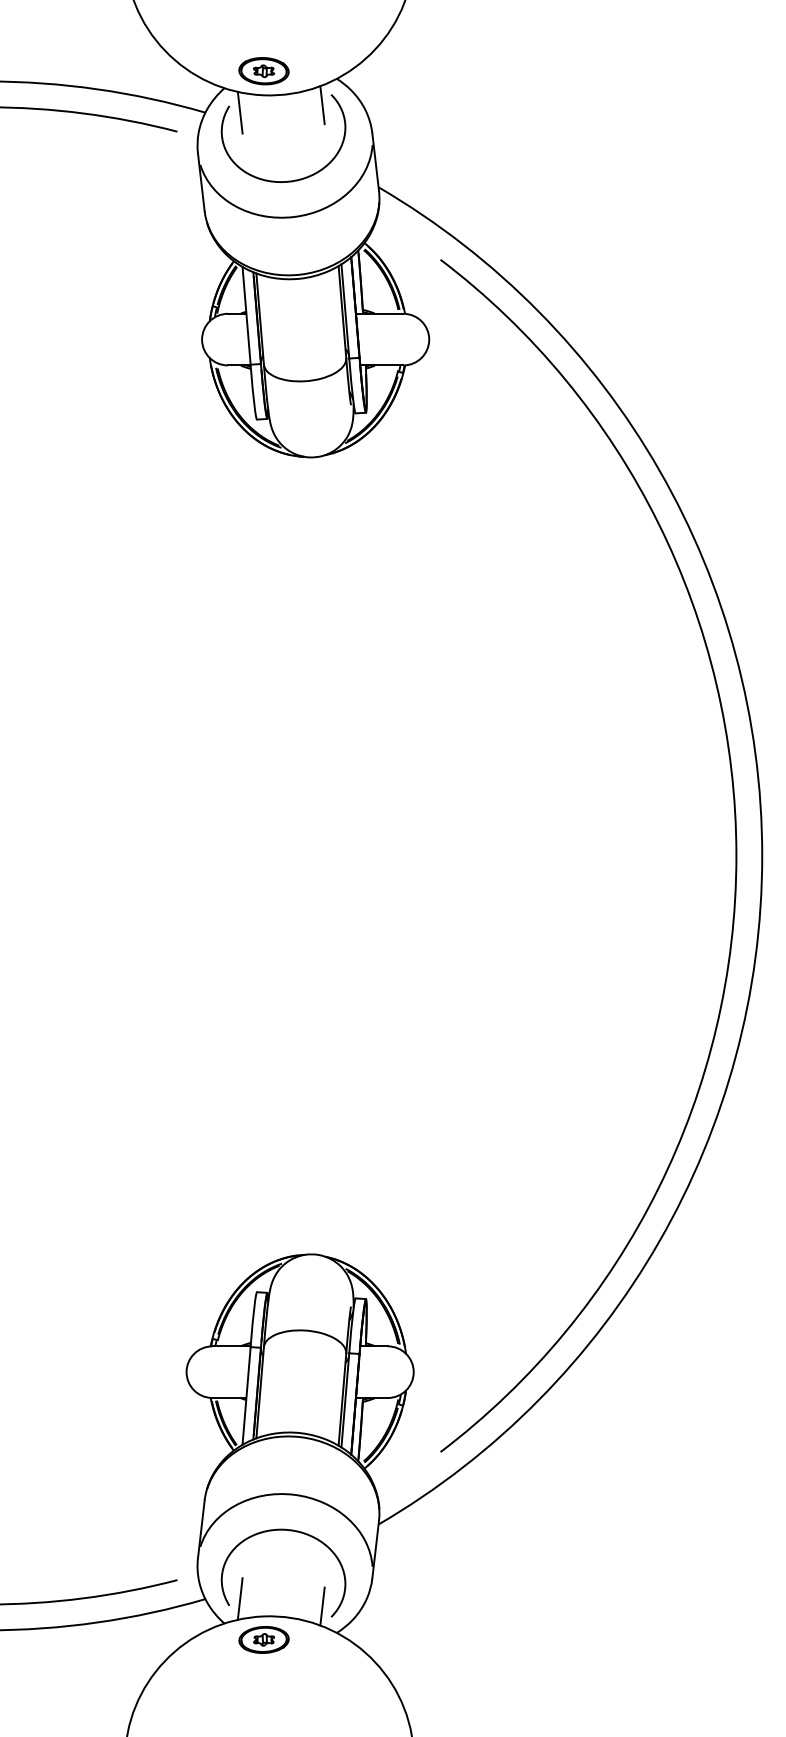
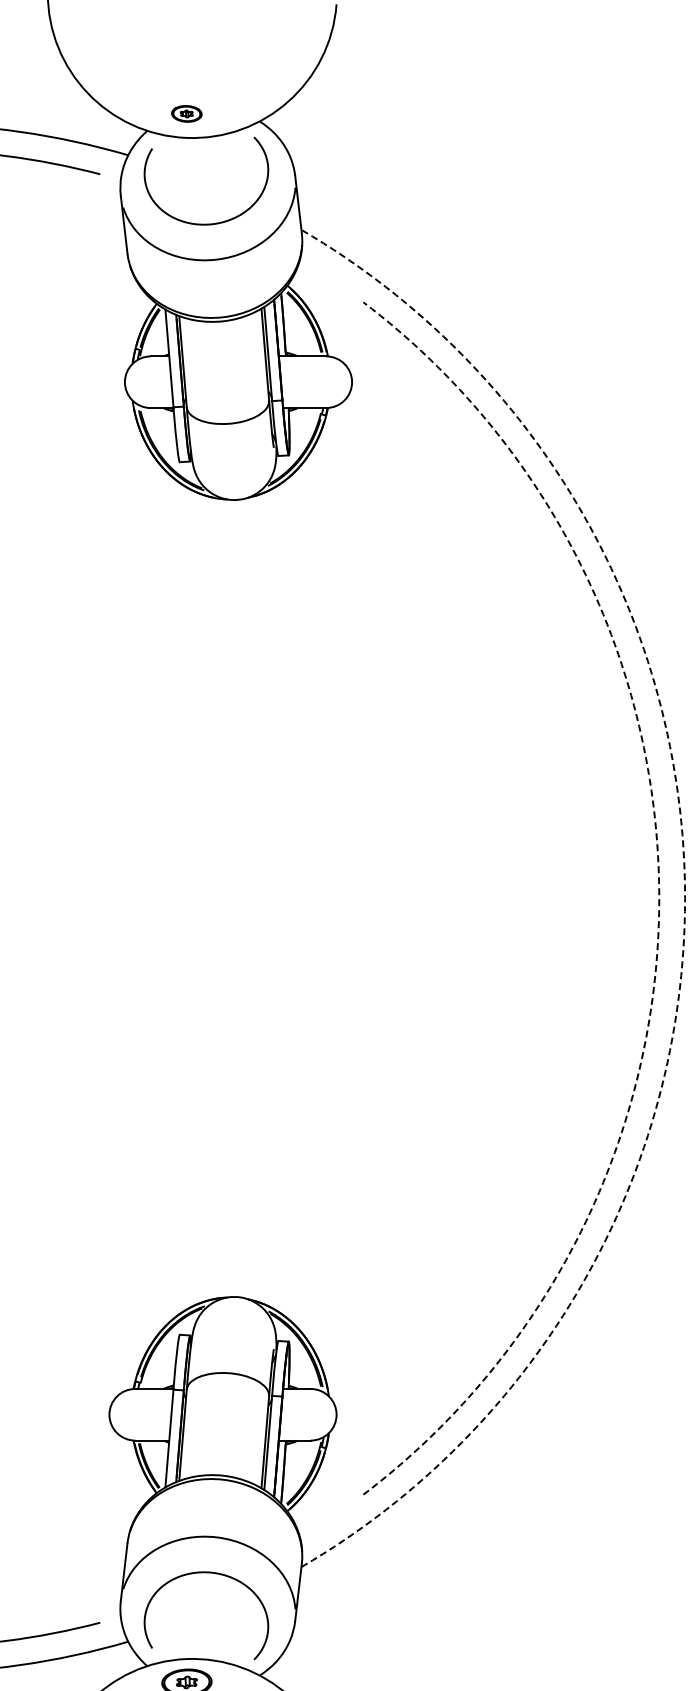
part: (263, 71) -> (186, 114), size x0.6
line: (322, 105) -> (245, 148), removed
line: (239, 112) -> (162, 155), removed
arc: (736, 855) -> (659, 898), solid -> dashed
arc: (762, 855) -> (685, 898), solid -> dashed
line: (239, 1598) -> (162, 1641), removed
line: (322, 1606) -> (245, 1649), removed

